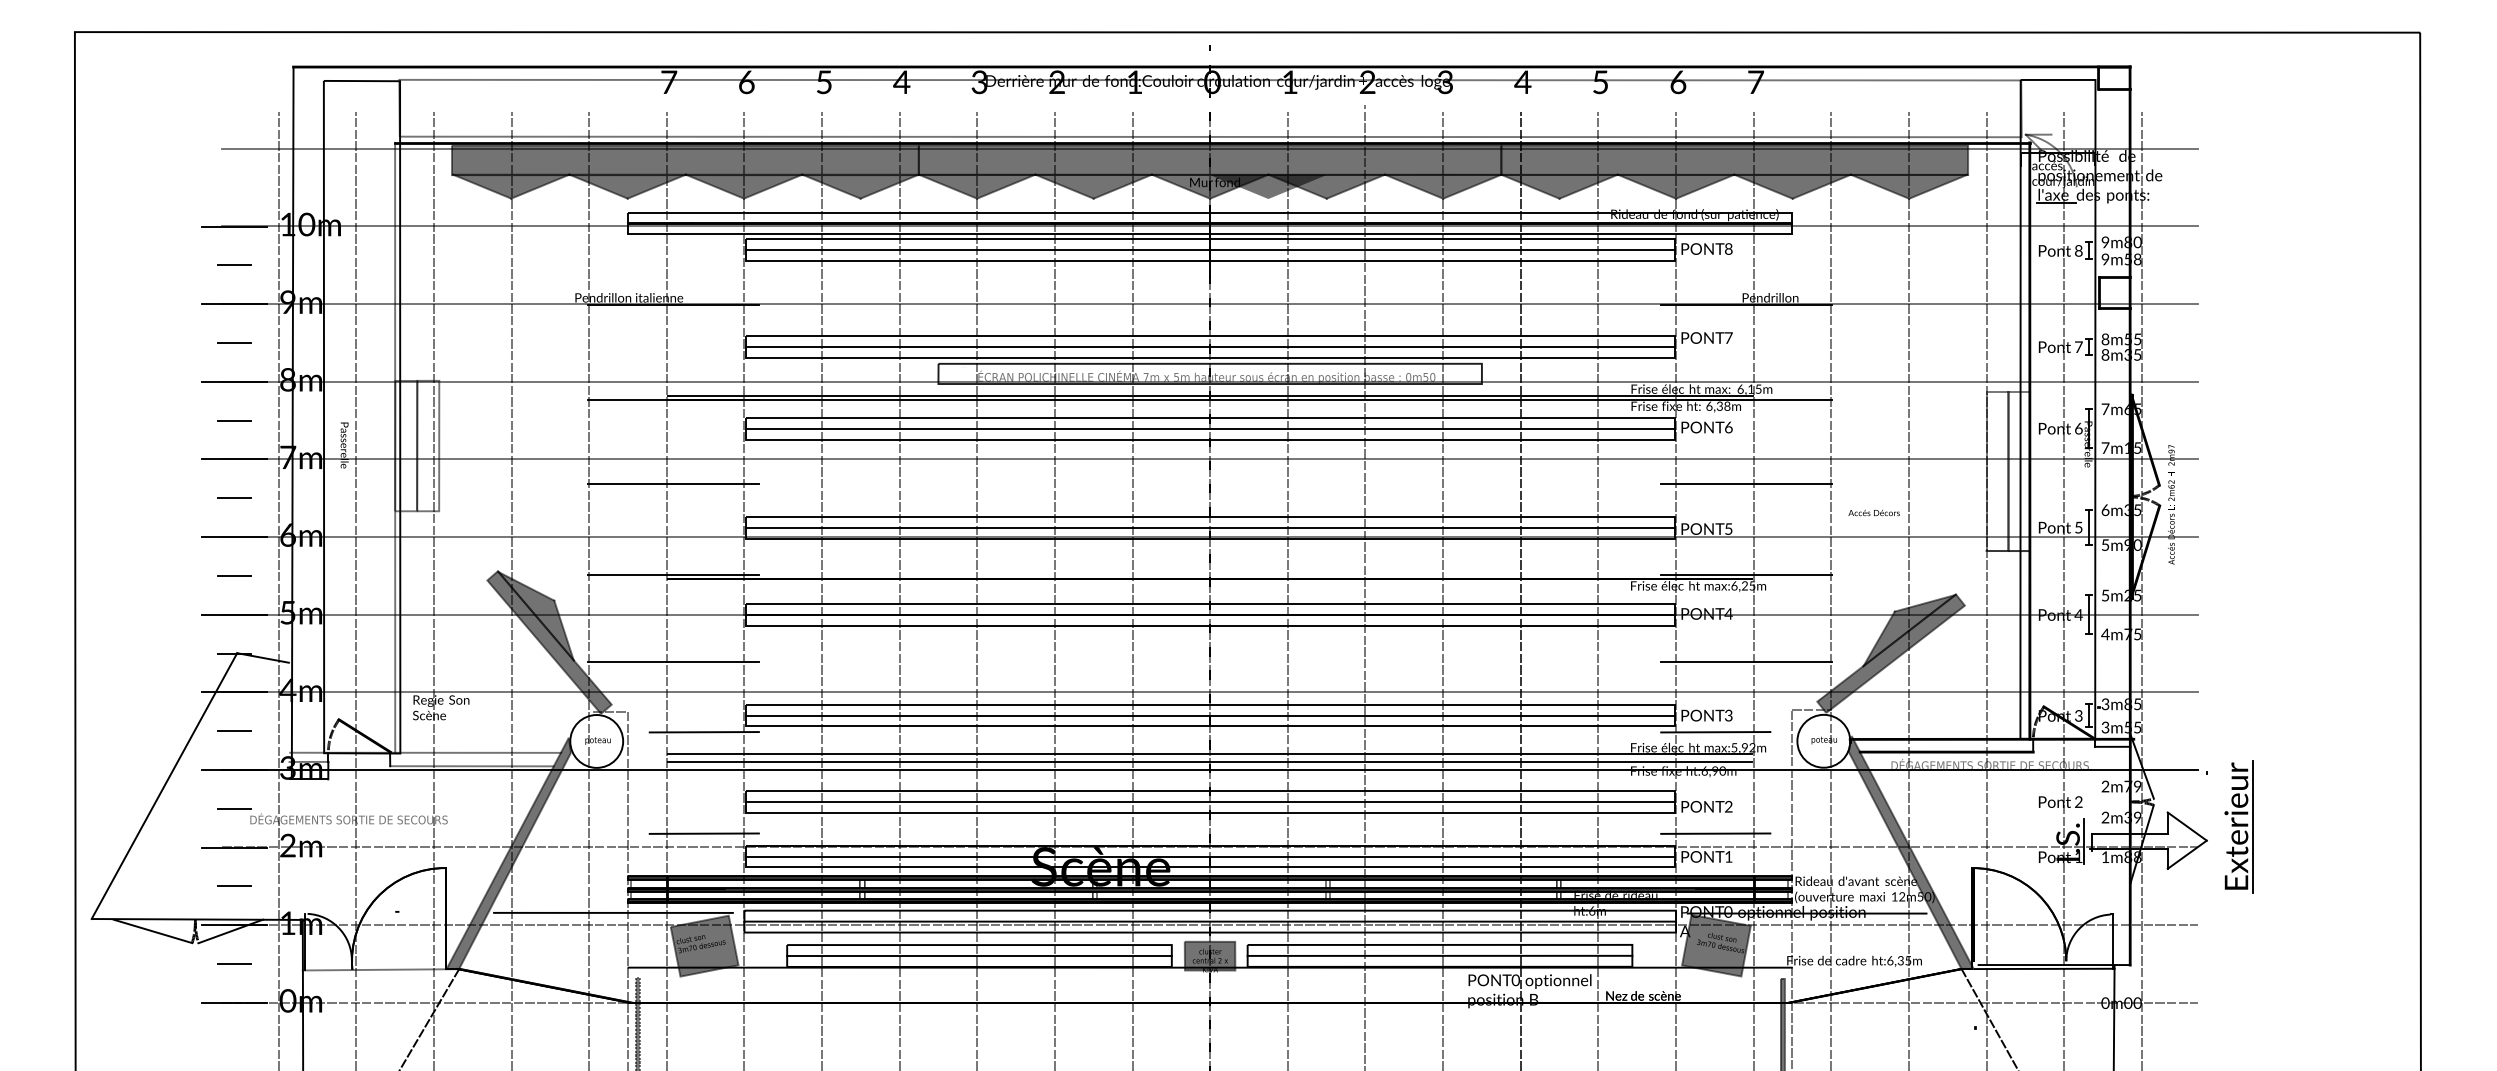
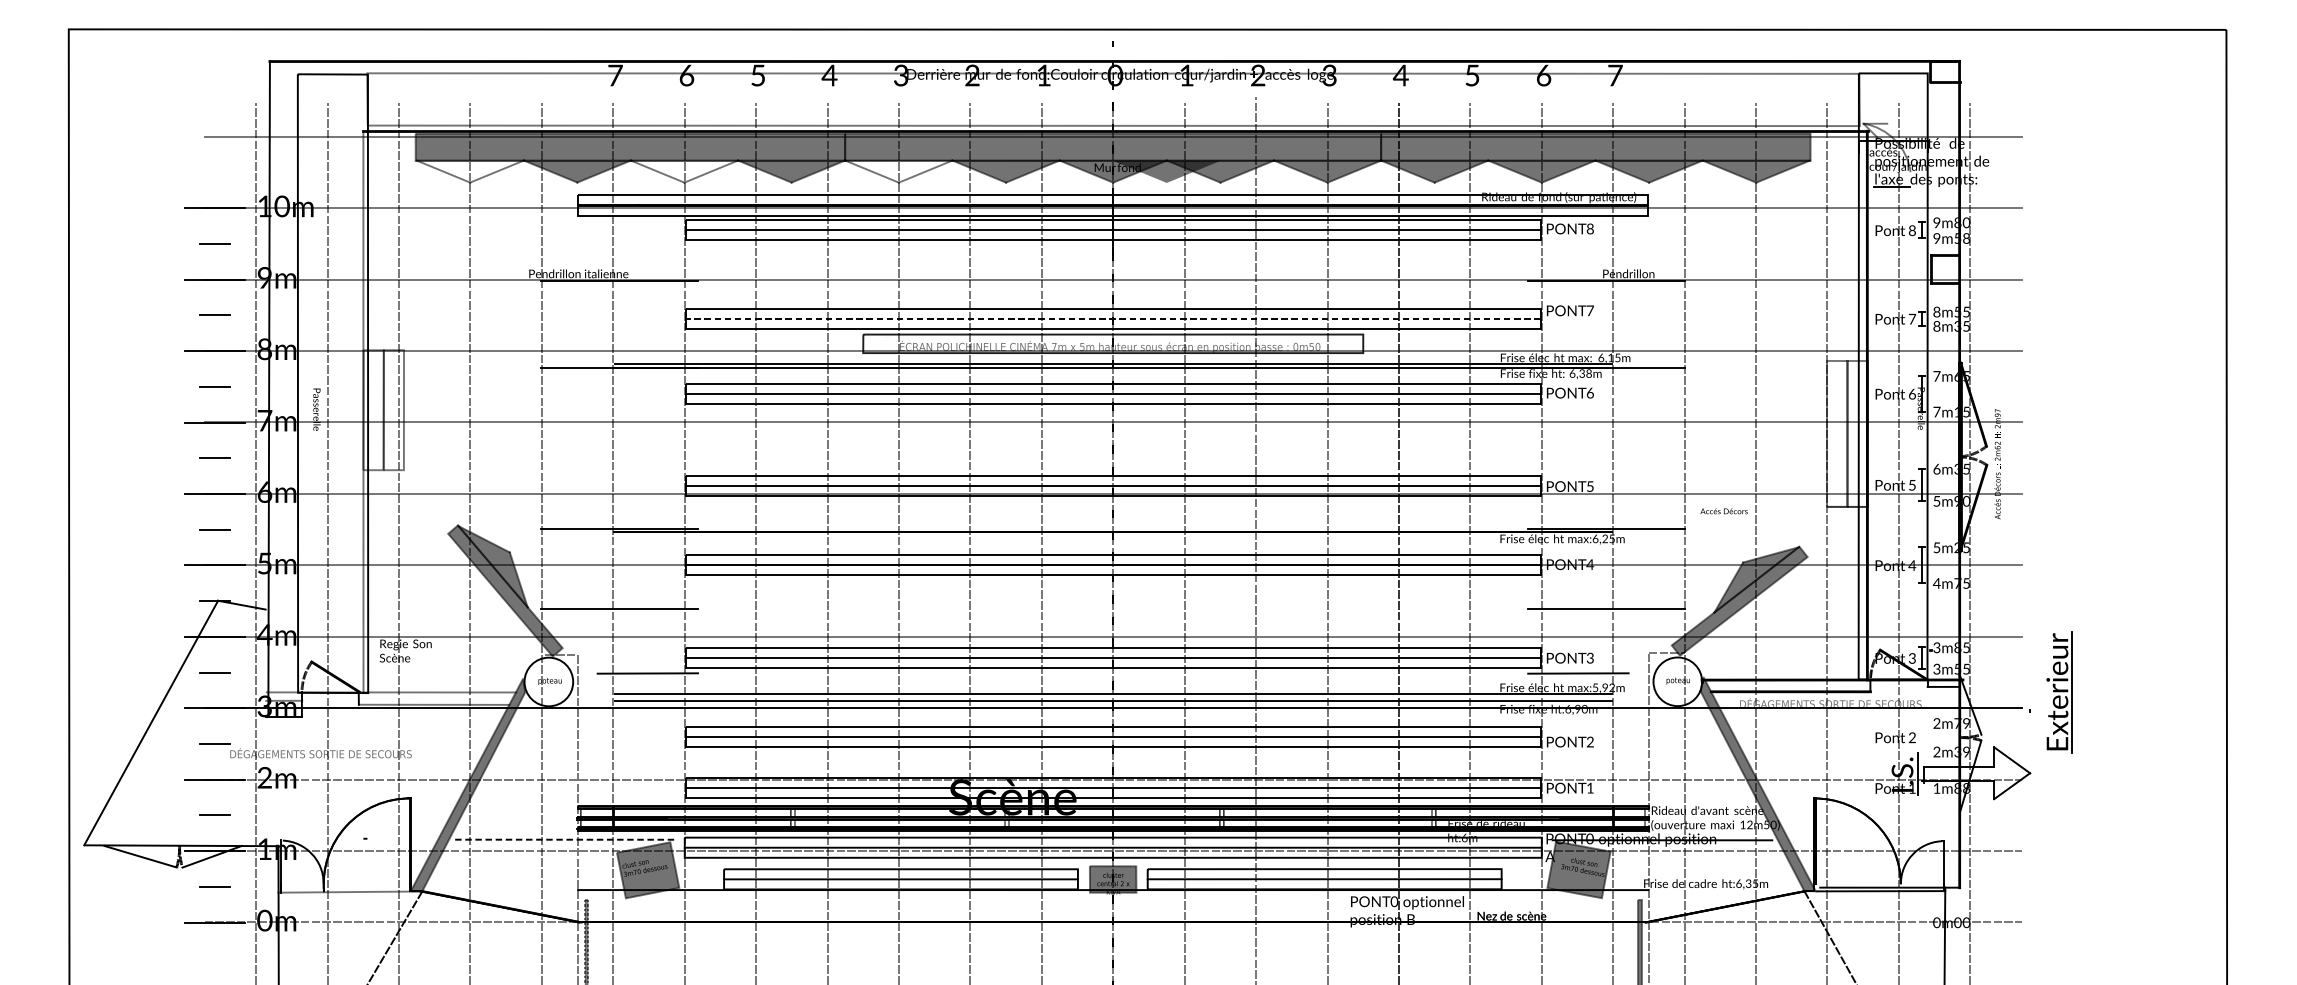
fill: (510, 186) -> (469, 171), removed
fill: (743, 186) -> (683, 171), removed
fill: (976, 186) -> (898, 171), removed
line: (1210, 346) -> (1113, 318), solid -> dashed
line: (673, 484) -> (619, 445), removed
line: (1746, 484) -> (1606, 445), removed
text: (1873, 512) -> (1723, 510), moved
part: (2238, 826) -> (2059, 692), moved
line: (703, 833) -> (647, 766), removed
line: (1715, 833) -> (1578, 766), removed
line: (612, 912) -> (563, 839), solid -> dashed

